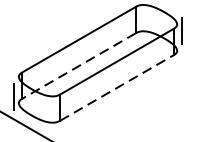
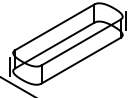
line: (78, 65) -> (54, 45), dashed -> solid
line: (117, 87) -> (81, 60), dashed -> solid

